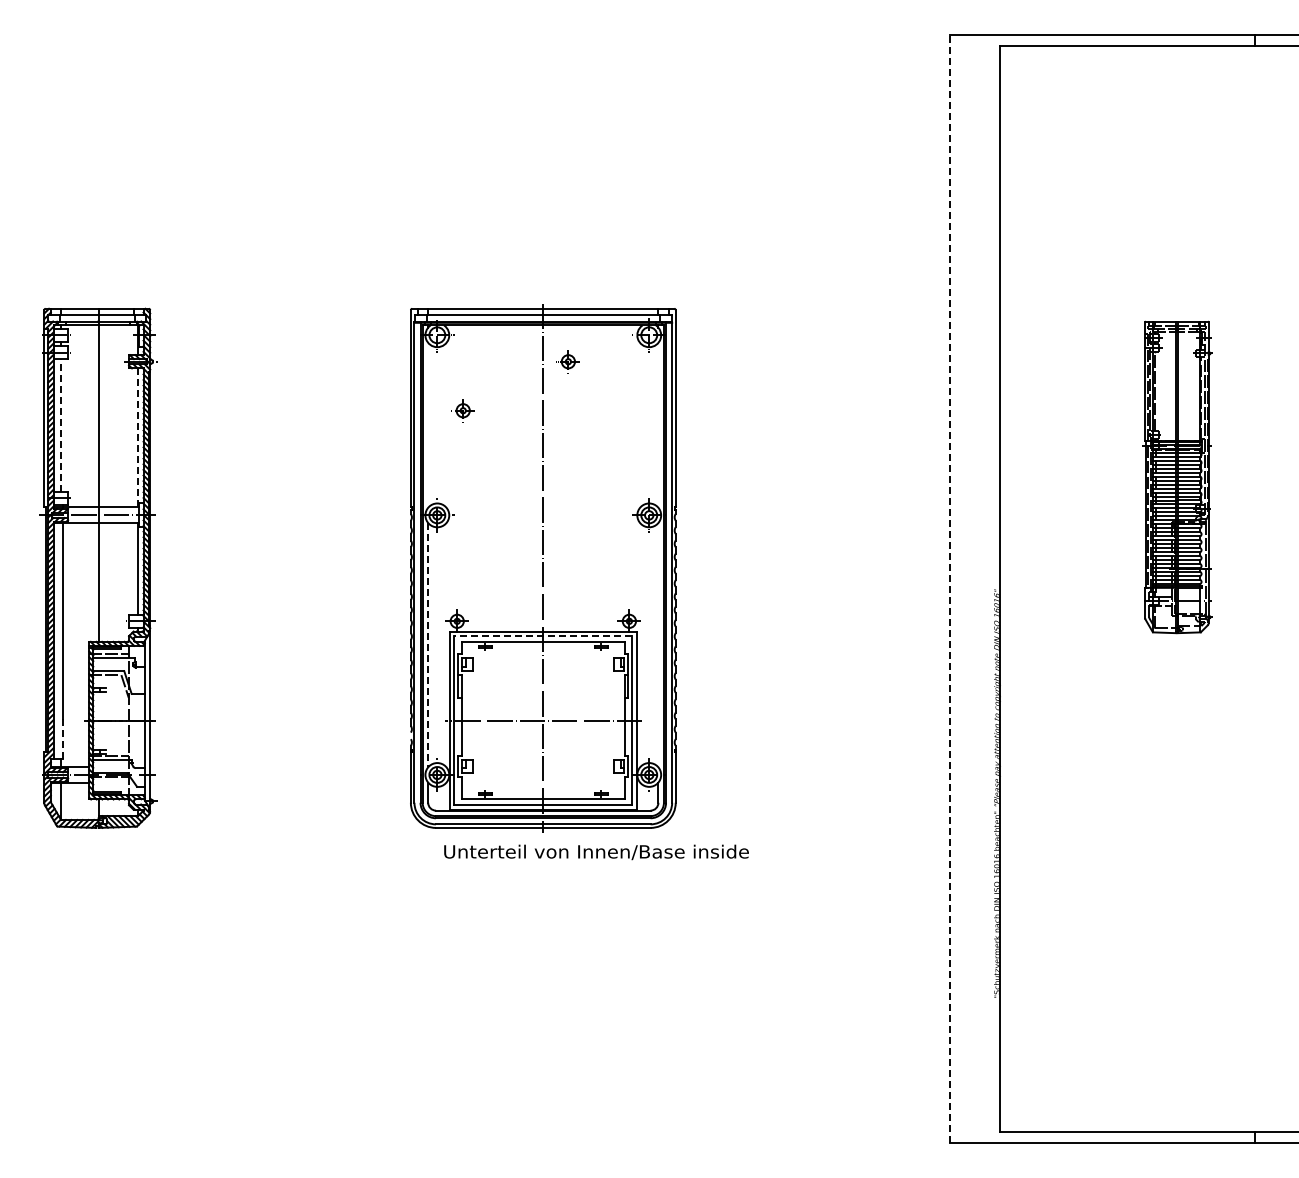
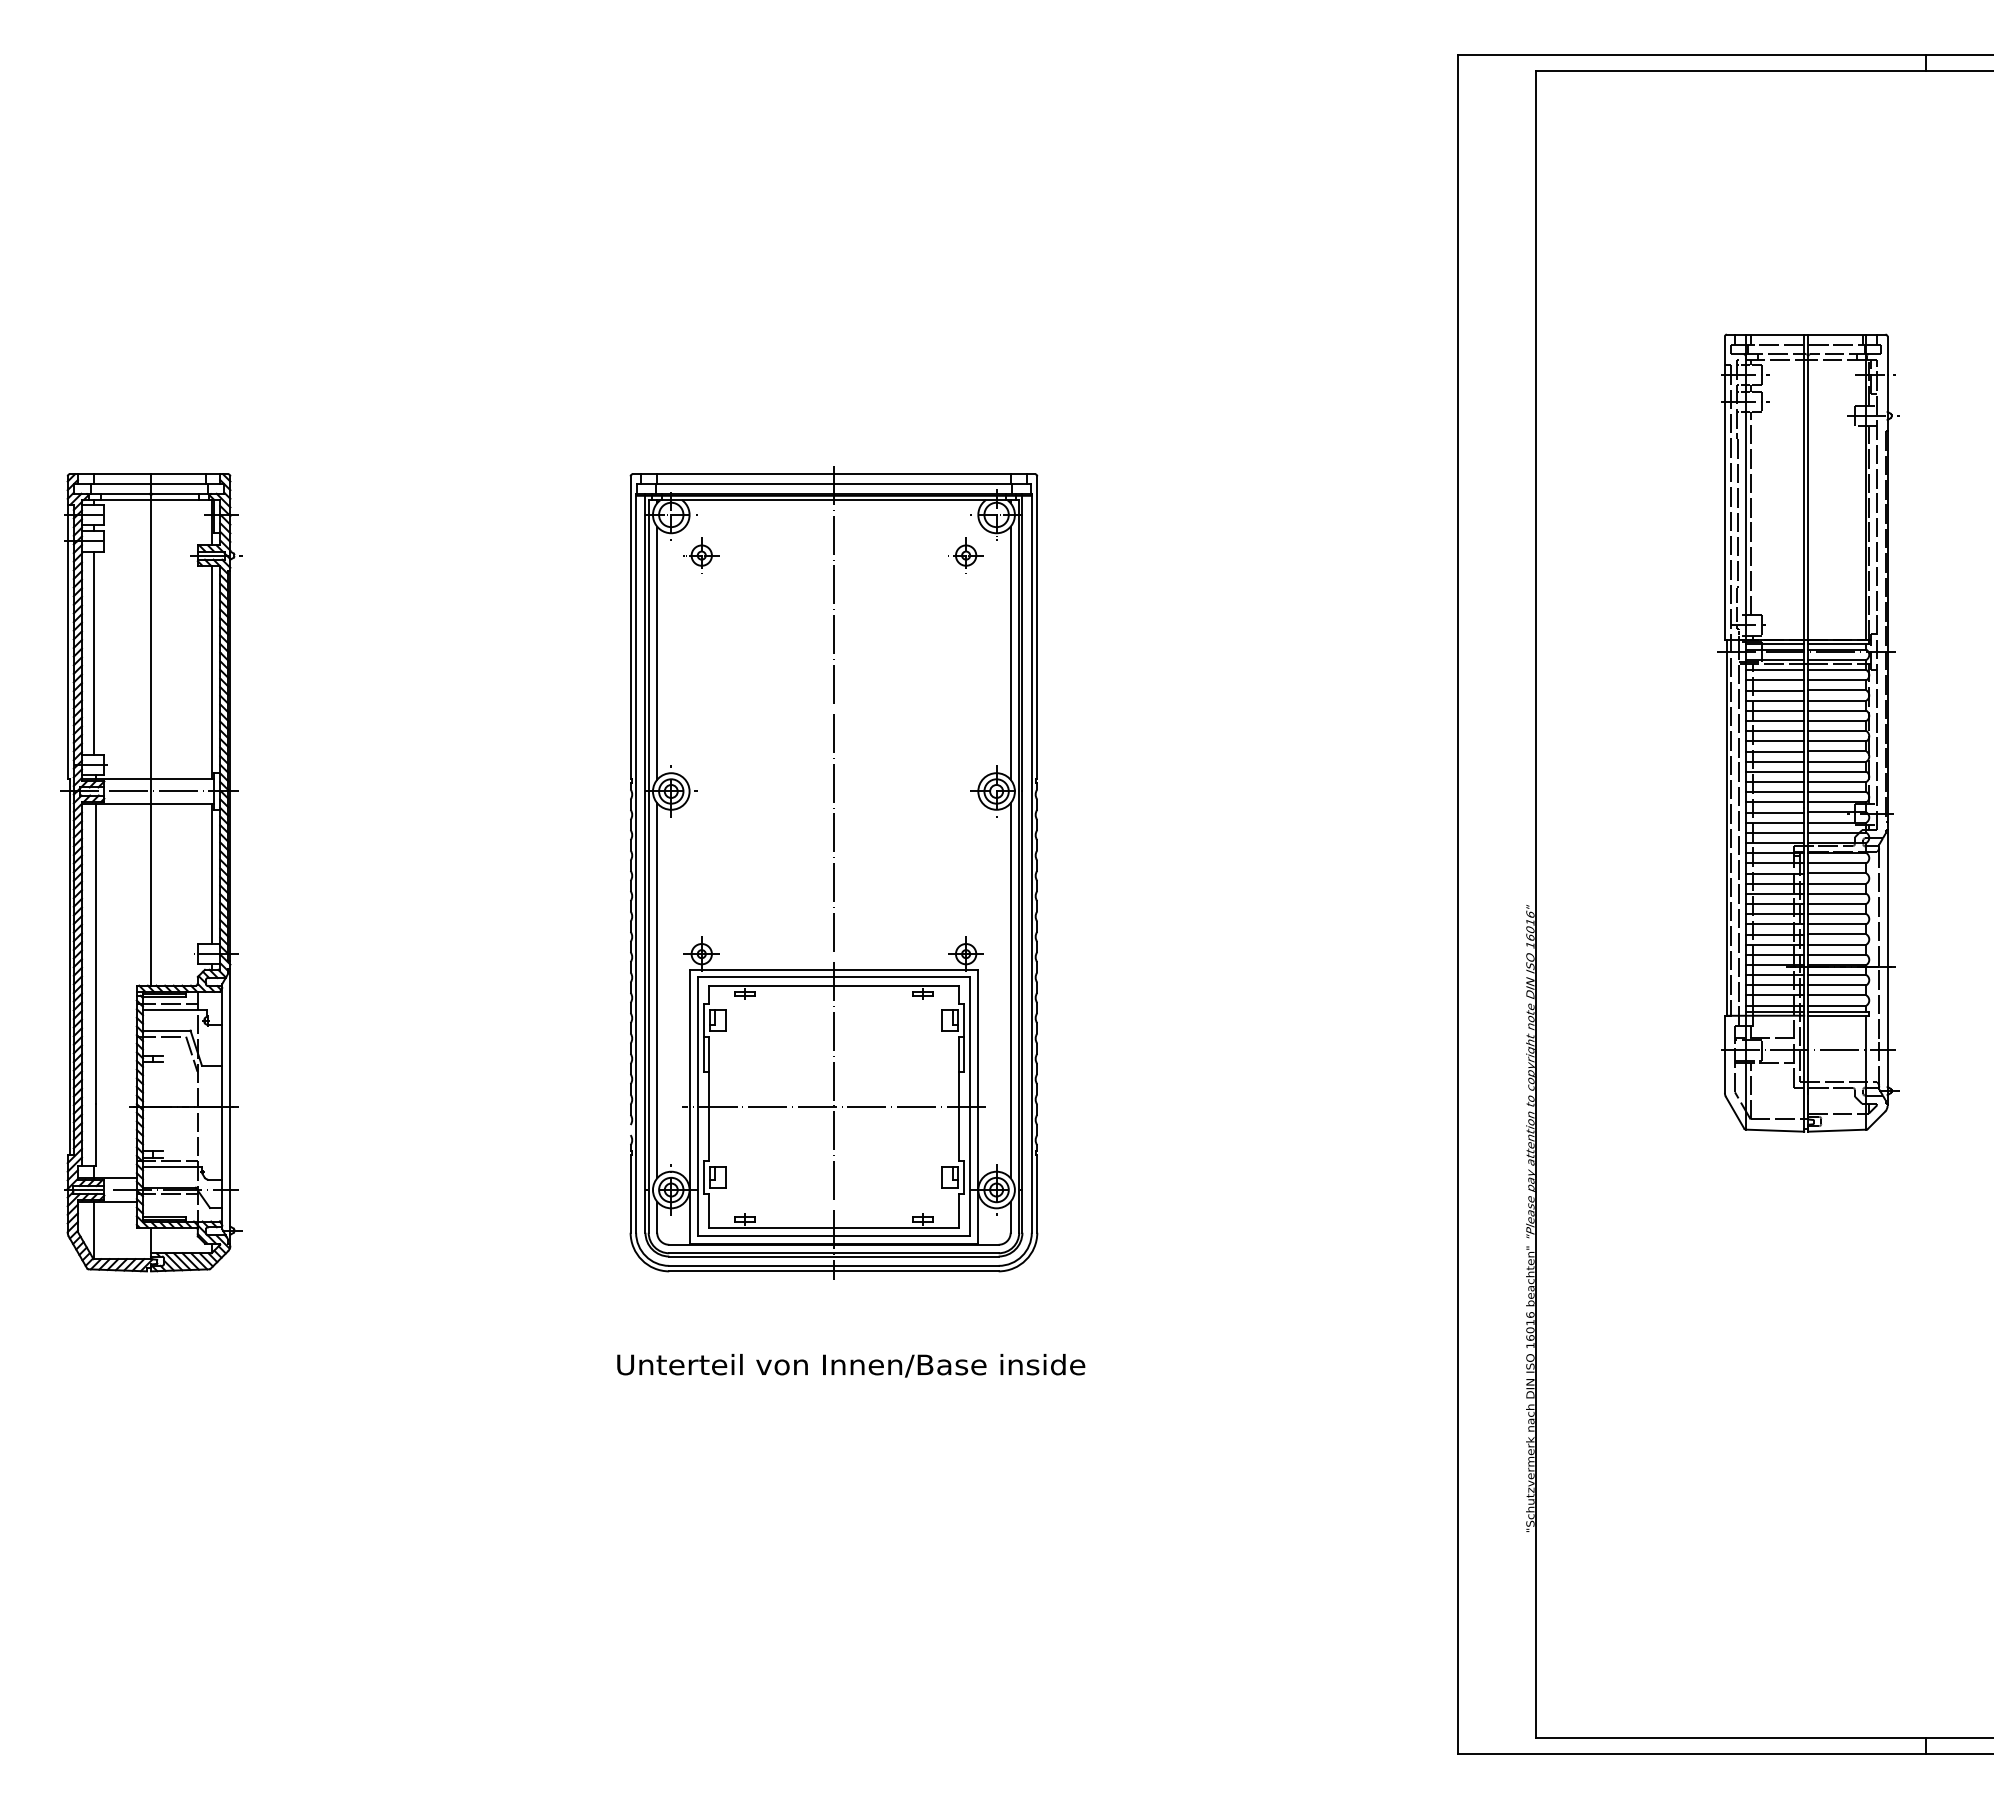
part: (567, 361) -> (964, 555), moved
part: (462, 410) -> (700, 555), moved
line: (61, 424) -> (94, 651), dashed -> solid
line: (428, 424) -> (657, 651), added
line: (658, 424) -> (1010, 651), added
line: (138, 437) -> (212, 671), dashed -> solid
part: (1177, 477) -> (1807, 733), size x1.67
line: (950, 589) -> (1459, 905), dashed -> solid
line: (543, 636) -> (834, 977), dashed -> solid
line: (428, 645) -> (657, 991), dashed -> solid
line: (658, 645) -> (1010, 991), added
line: (62, 738) -> (95, 1134), dashed -> solid
text: (596, 852) -> (851, 1365), moved

